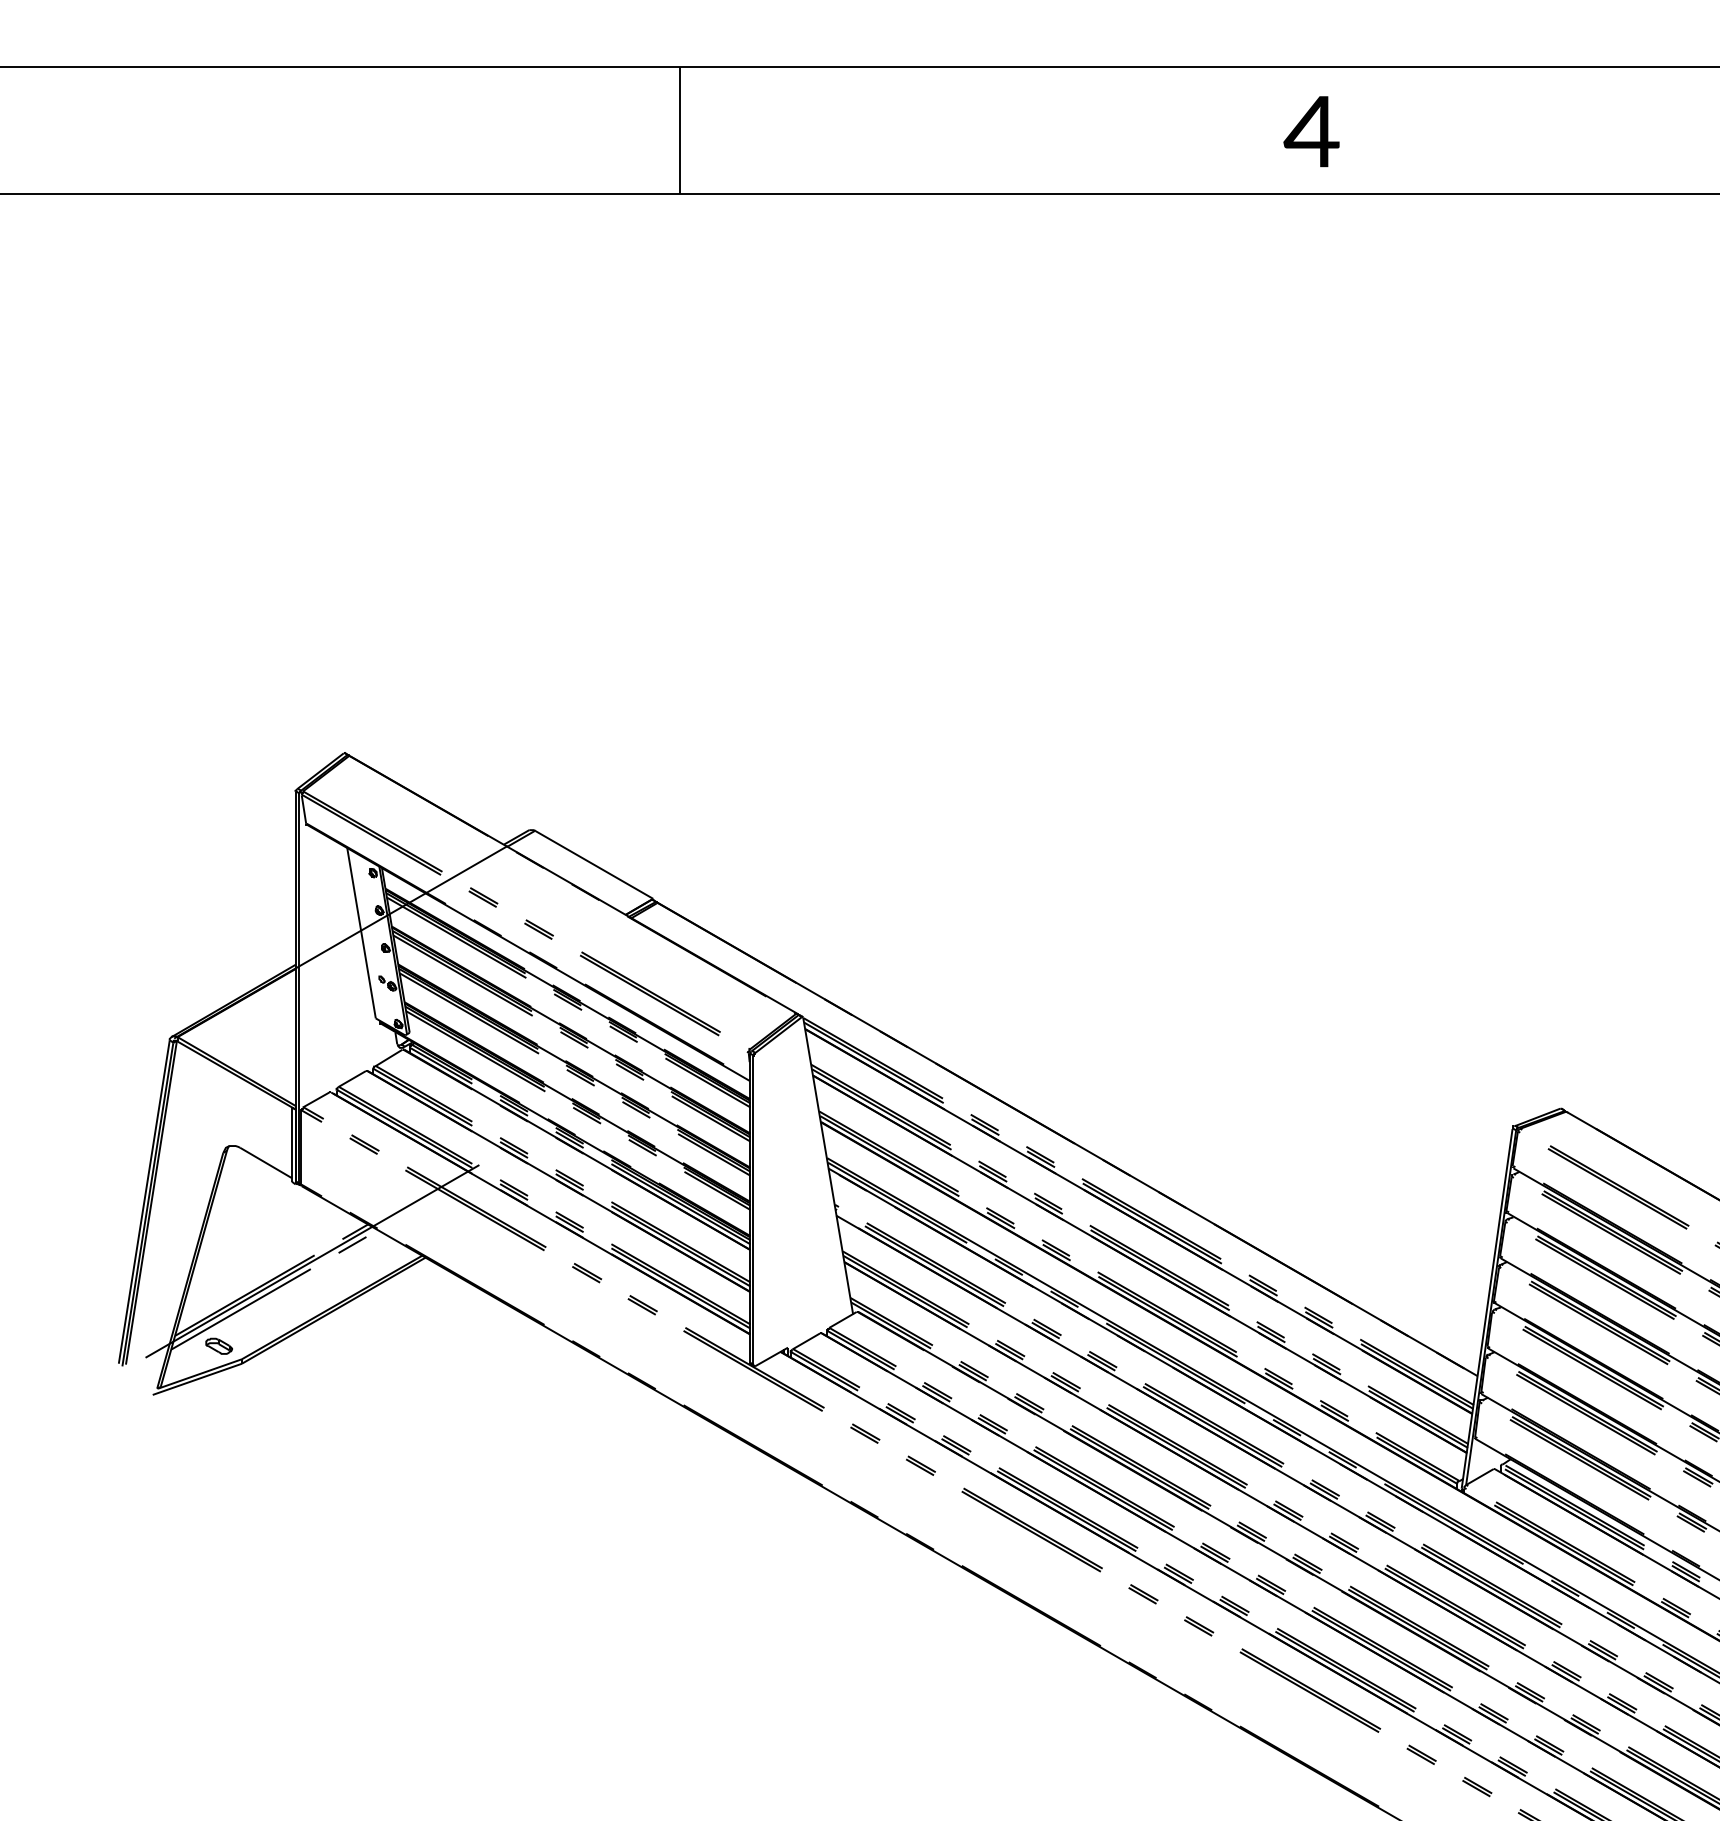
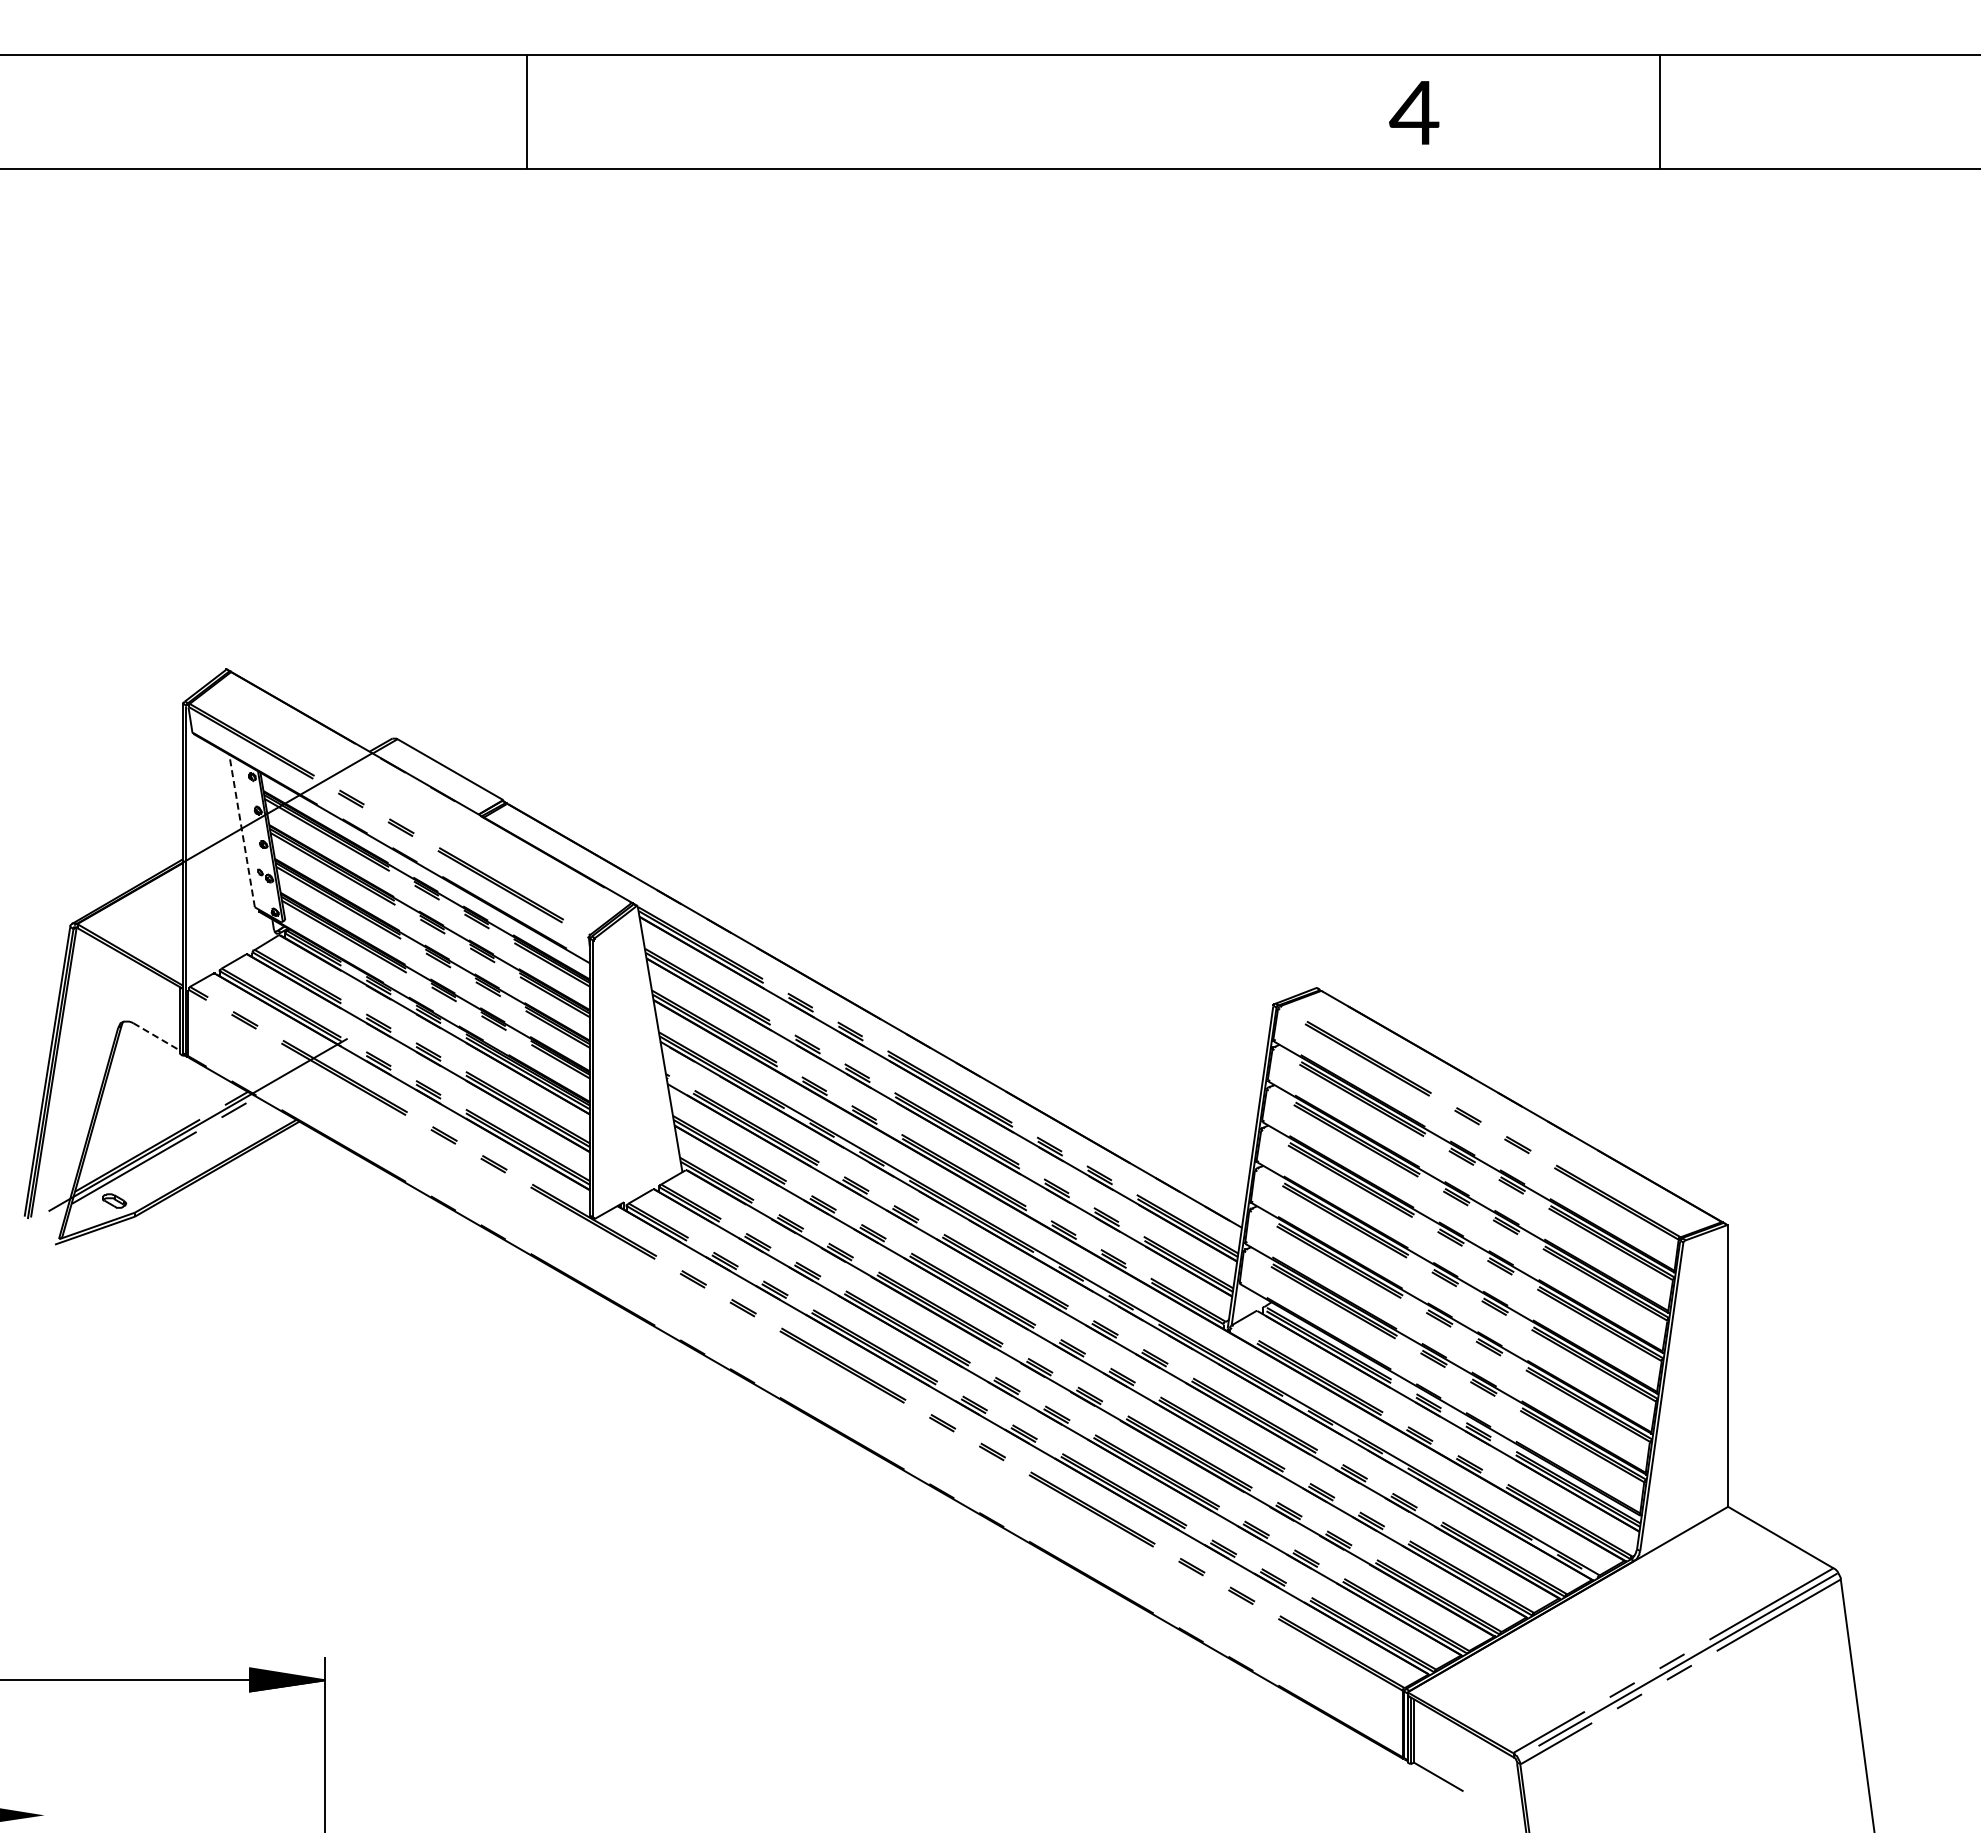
text: (1311, 131) -> (1414, 112), moved
line: (361, 932) -> (242, 830), solid -> dashed
line: (266, 1162) -> (156, 1036), solid -> dashed

